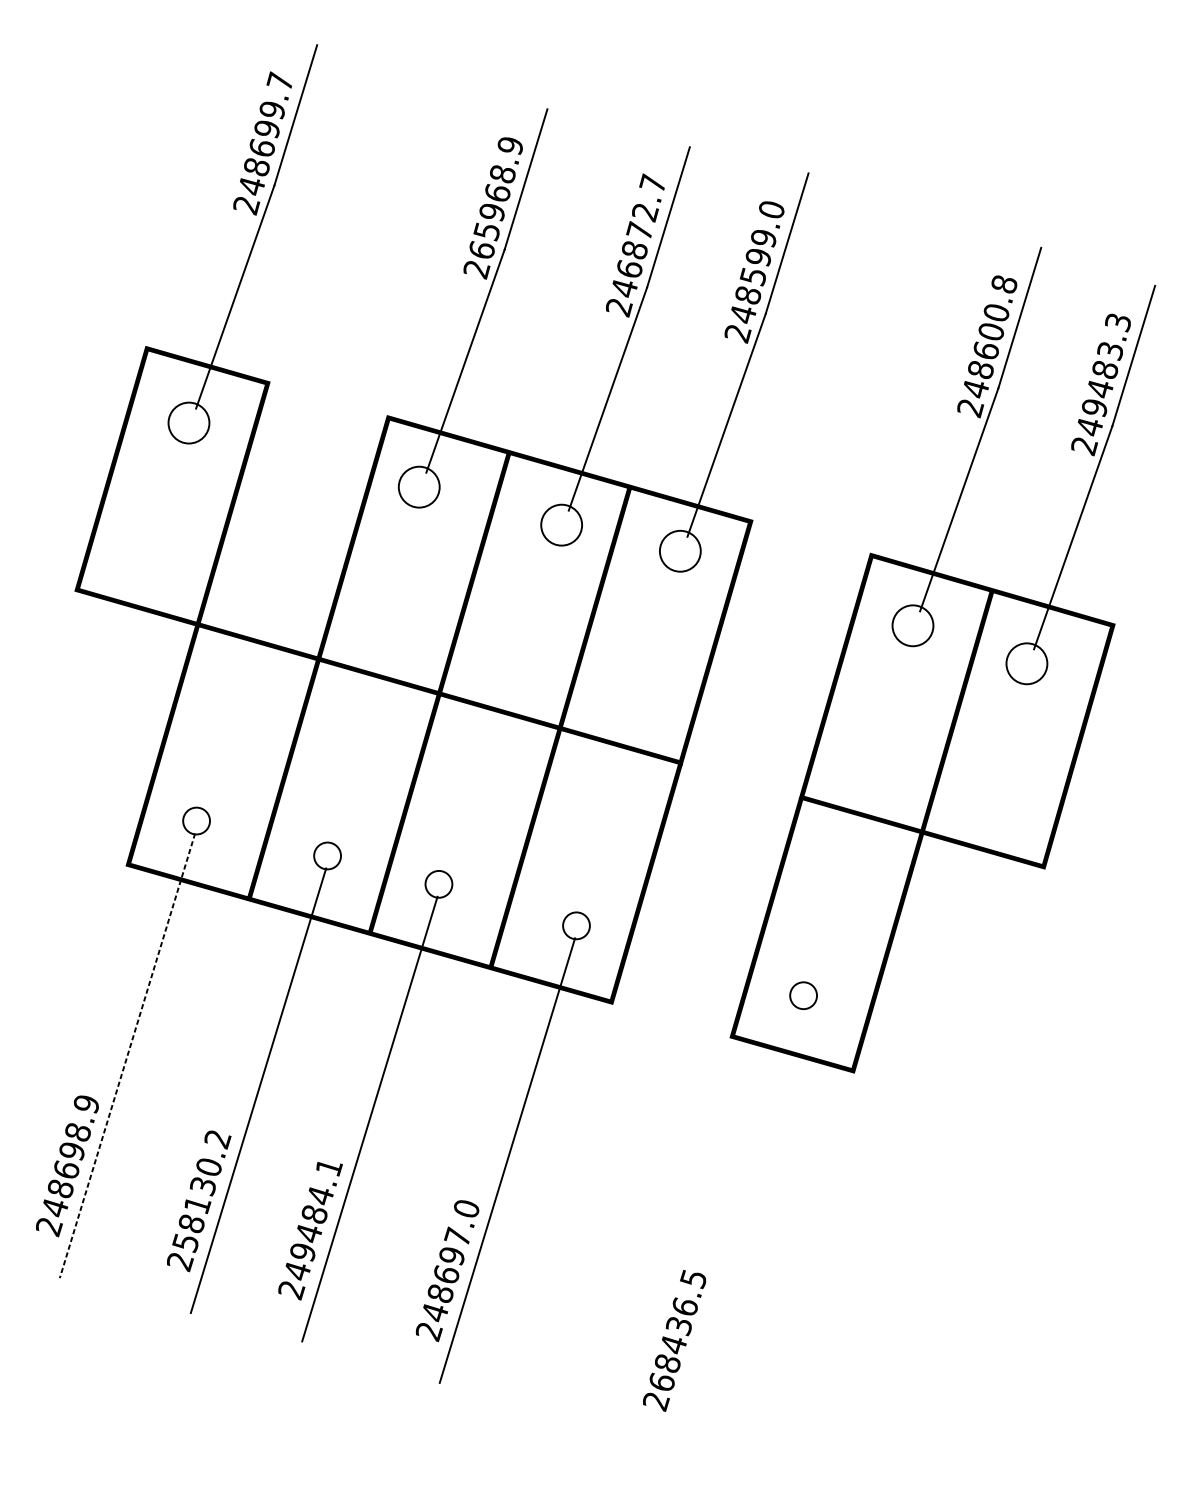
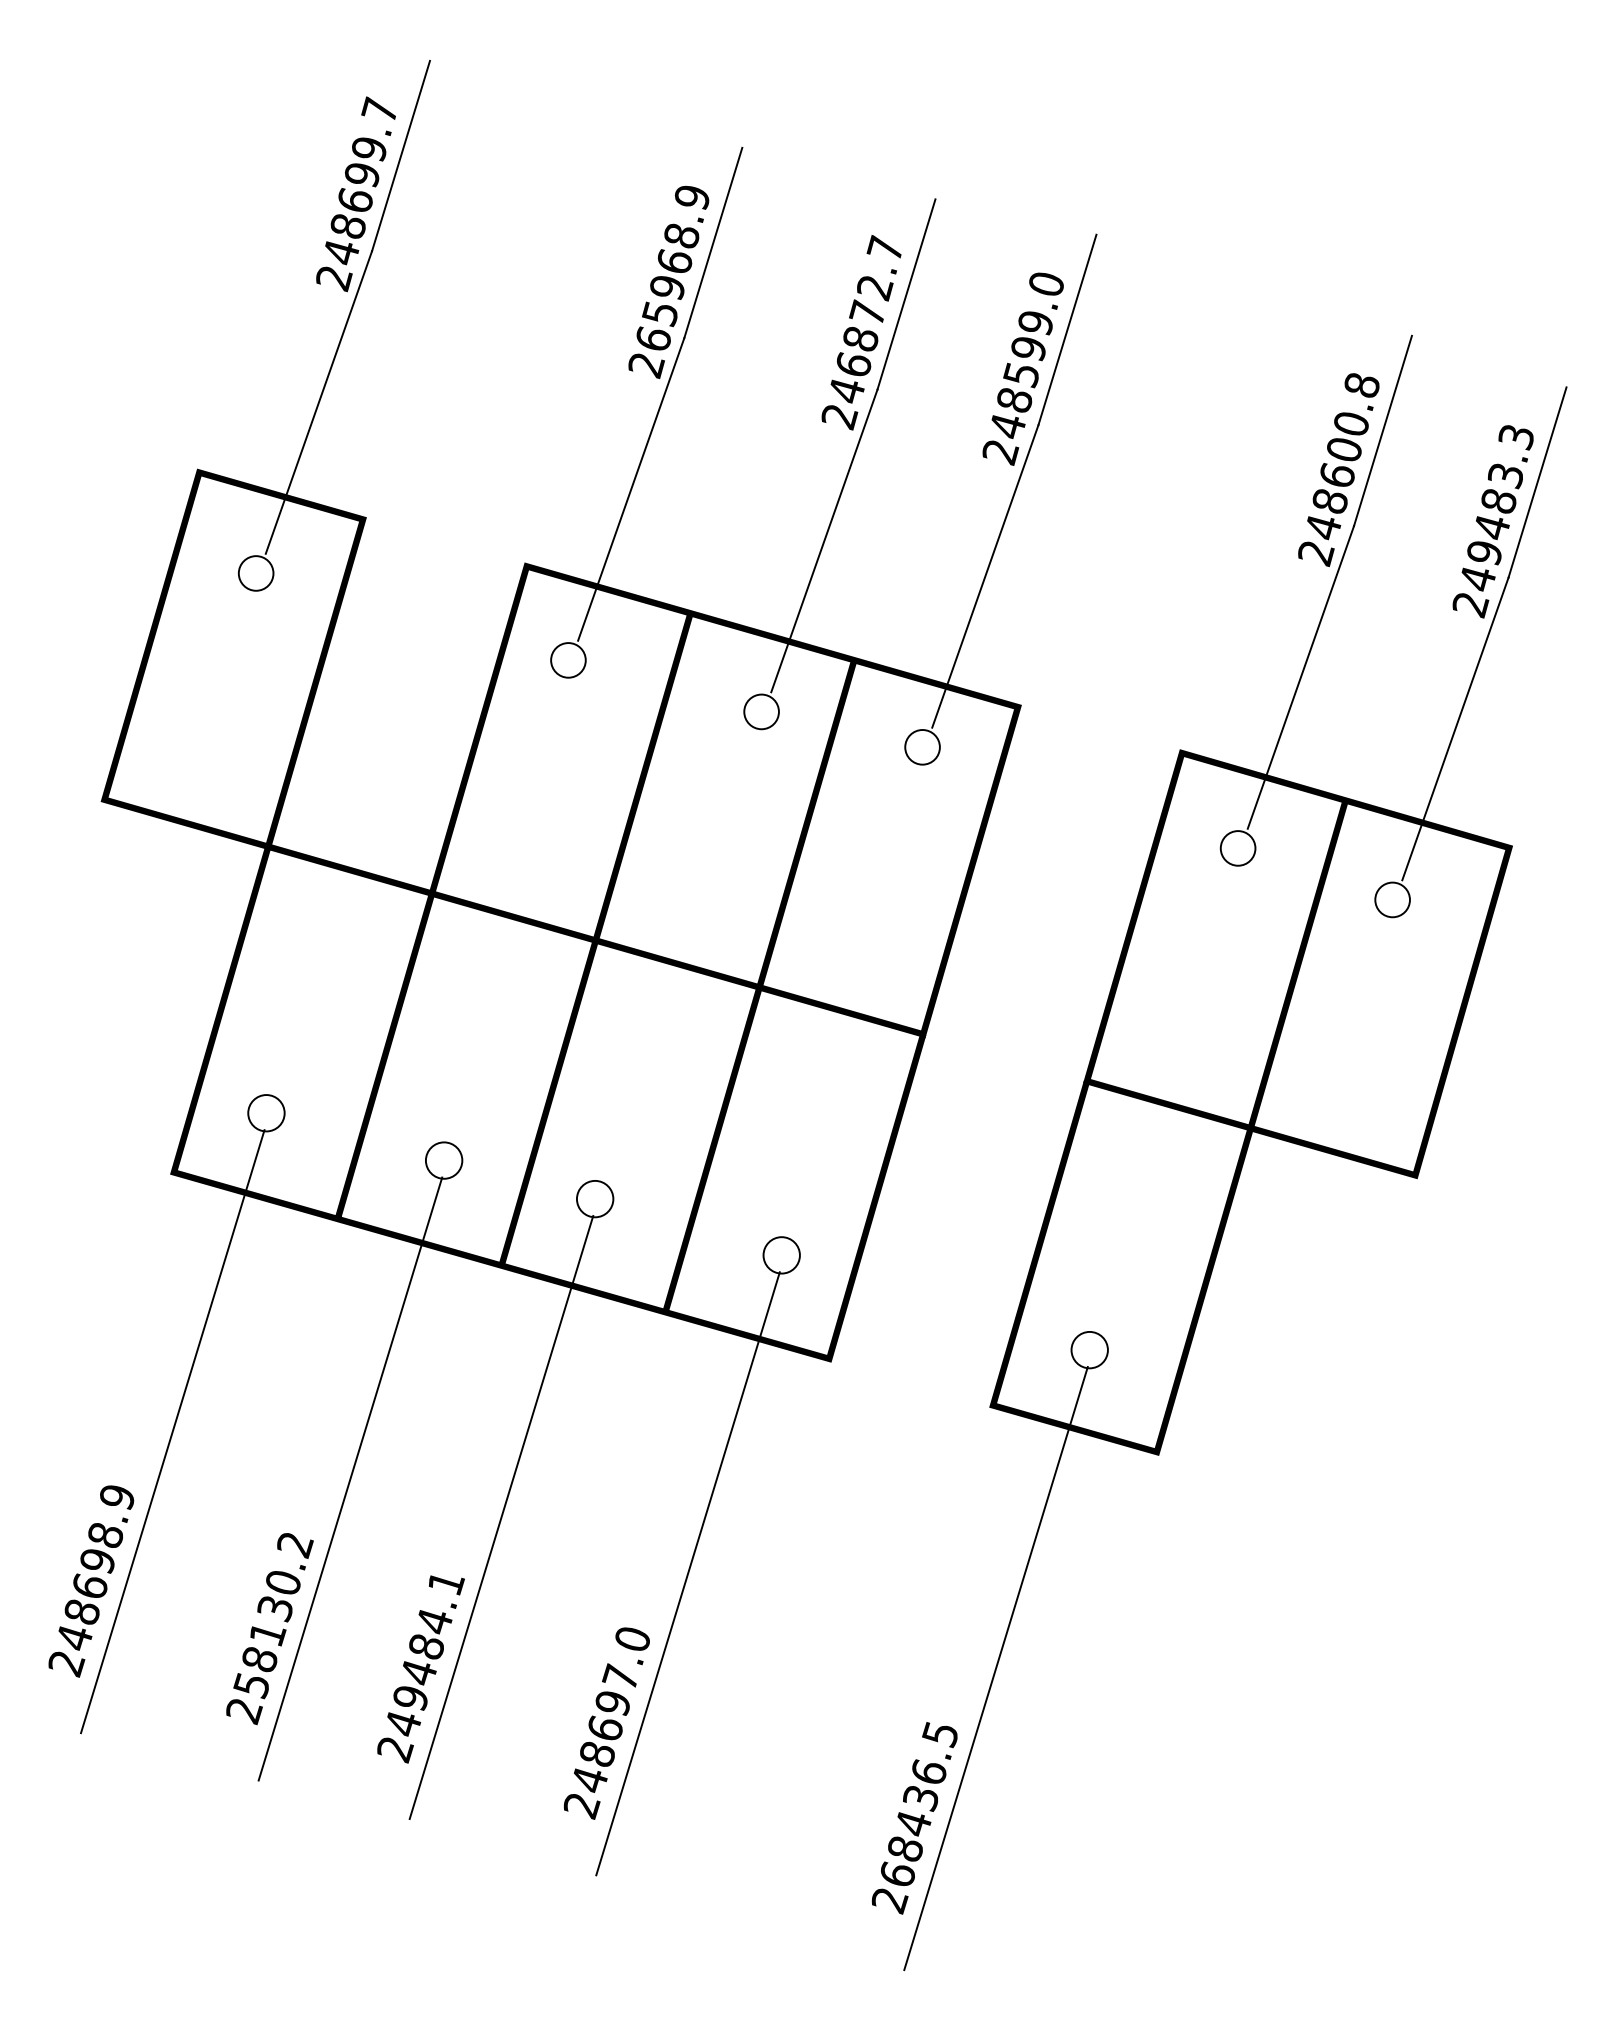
circle: (188, 423) -> (255, 573), size x0.62
circle: (419, 487) -> (568, 660), size x0.62
circle: (561, 524) -> (761, 711), size x0.62
circle: (680, 550) -> (922, 746), size x0.62
circle: (912, 625) -> (1237, 848), size x0.62
circle: (1026, 663) -> (1392, 899), size x0.62
line: (127, 1056) -> (172, 1432), dashed -> solid
line: (734, 1230) -> (995, 1668), added

